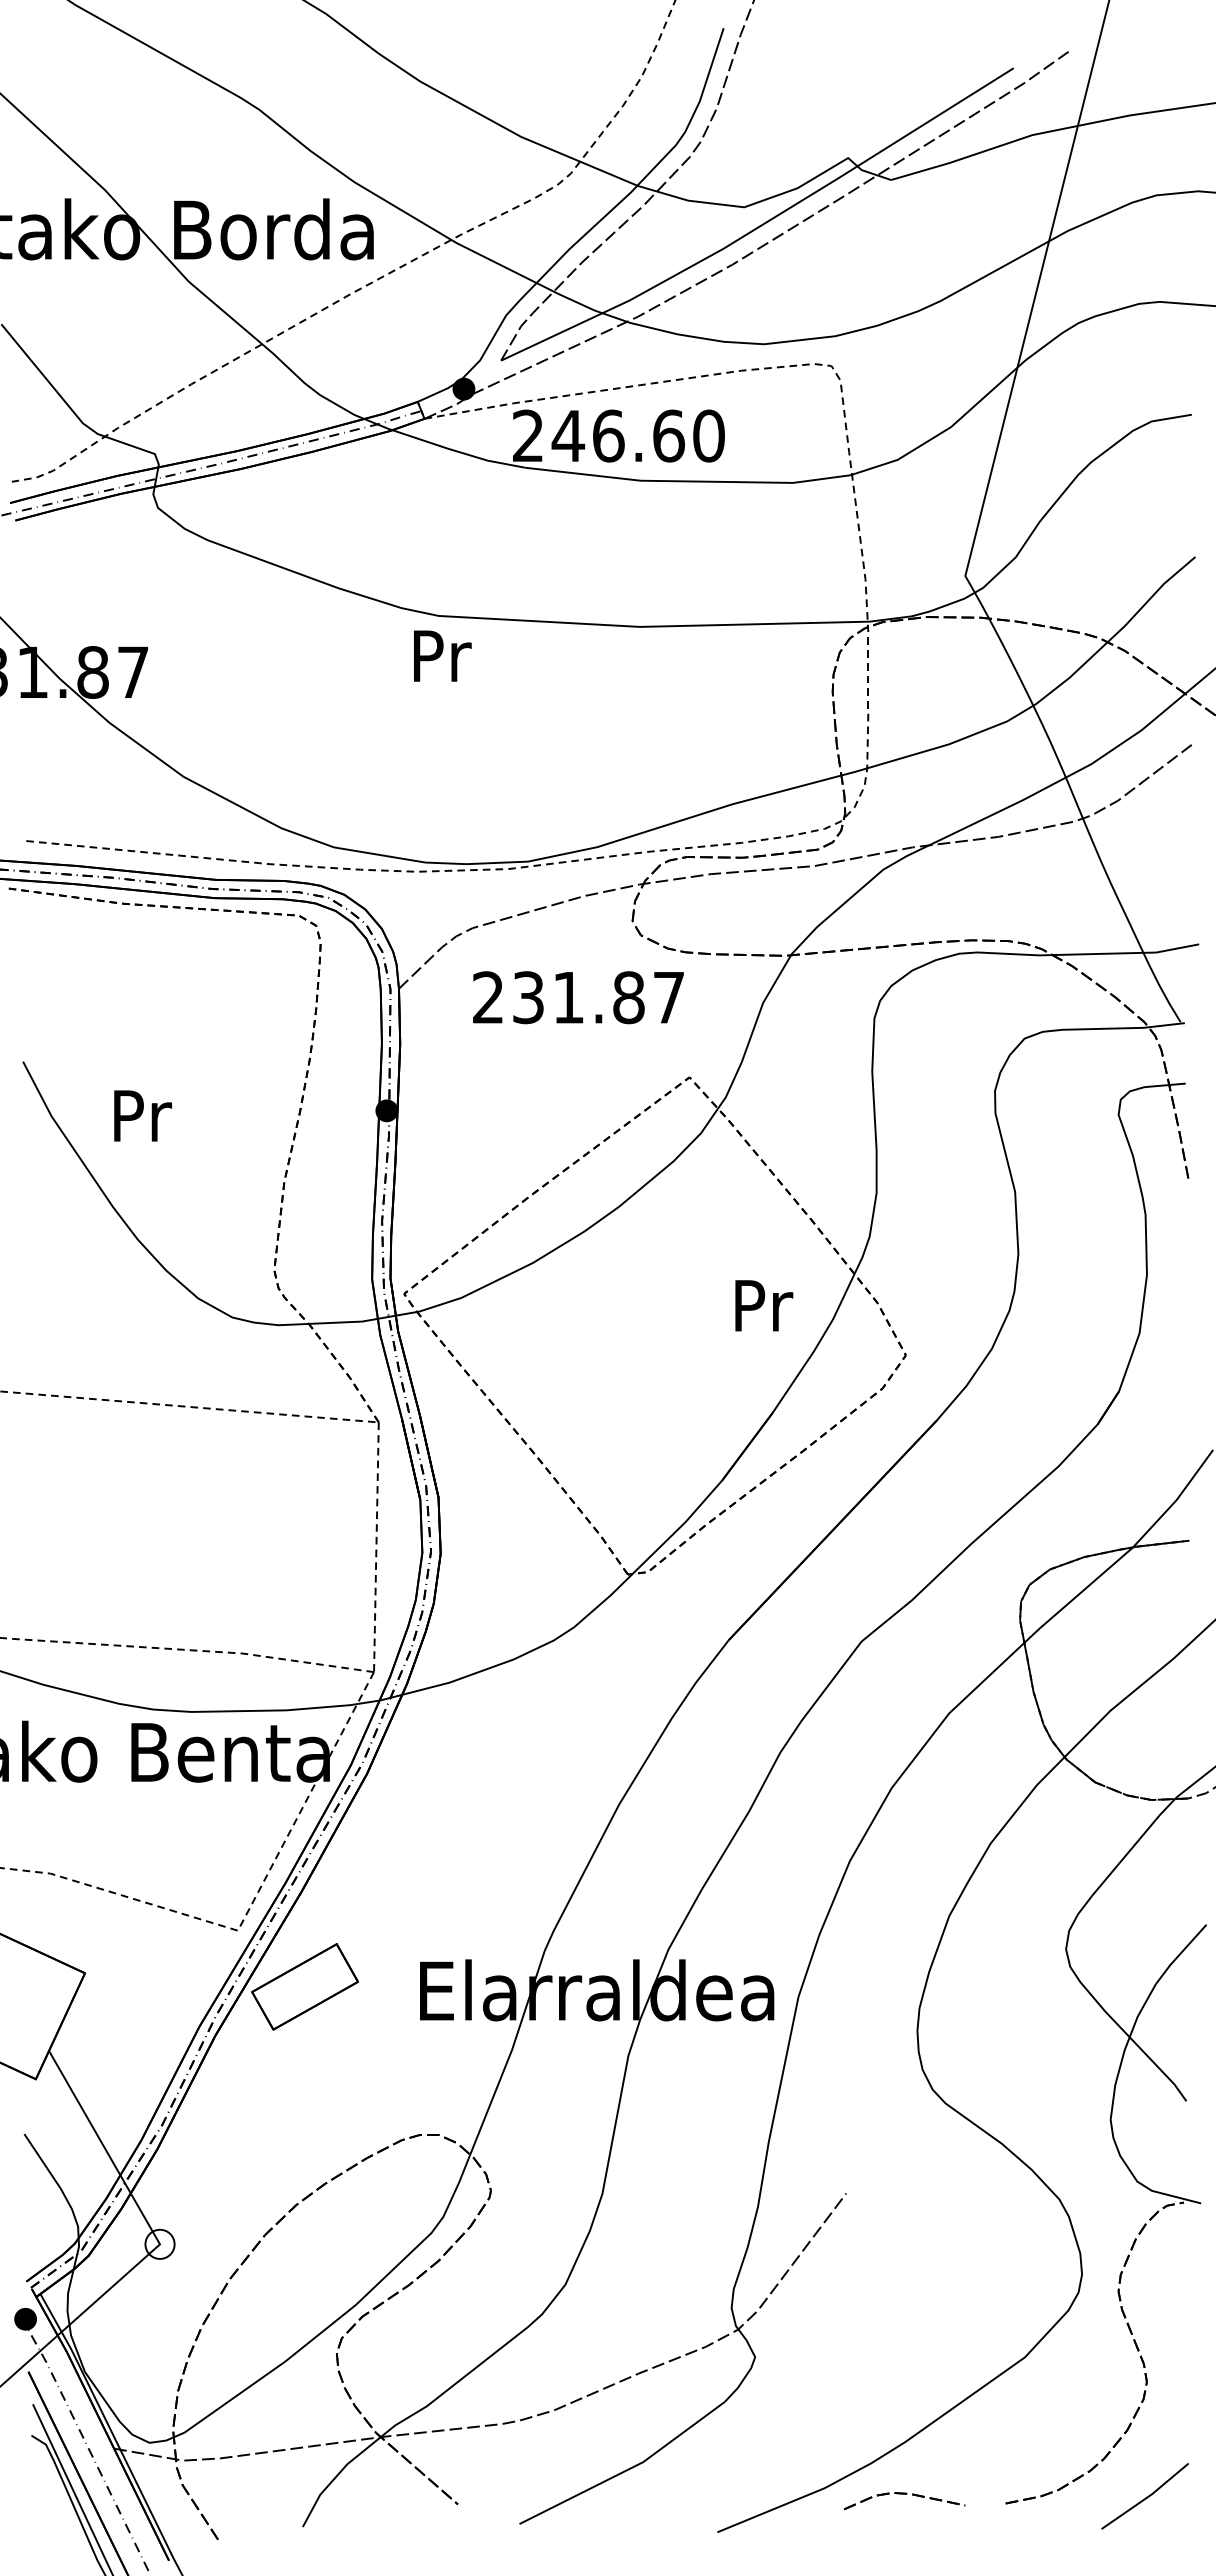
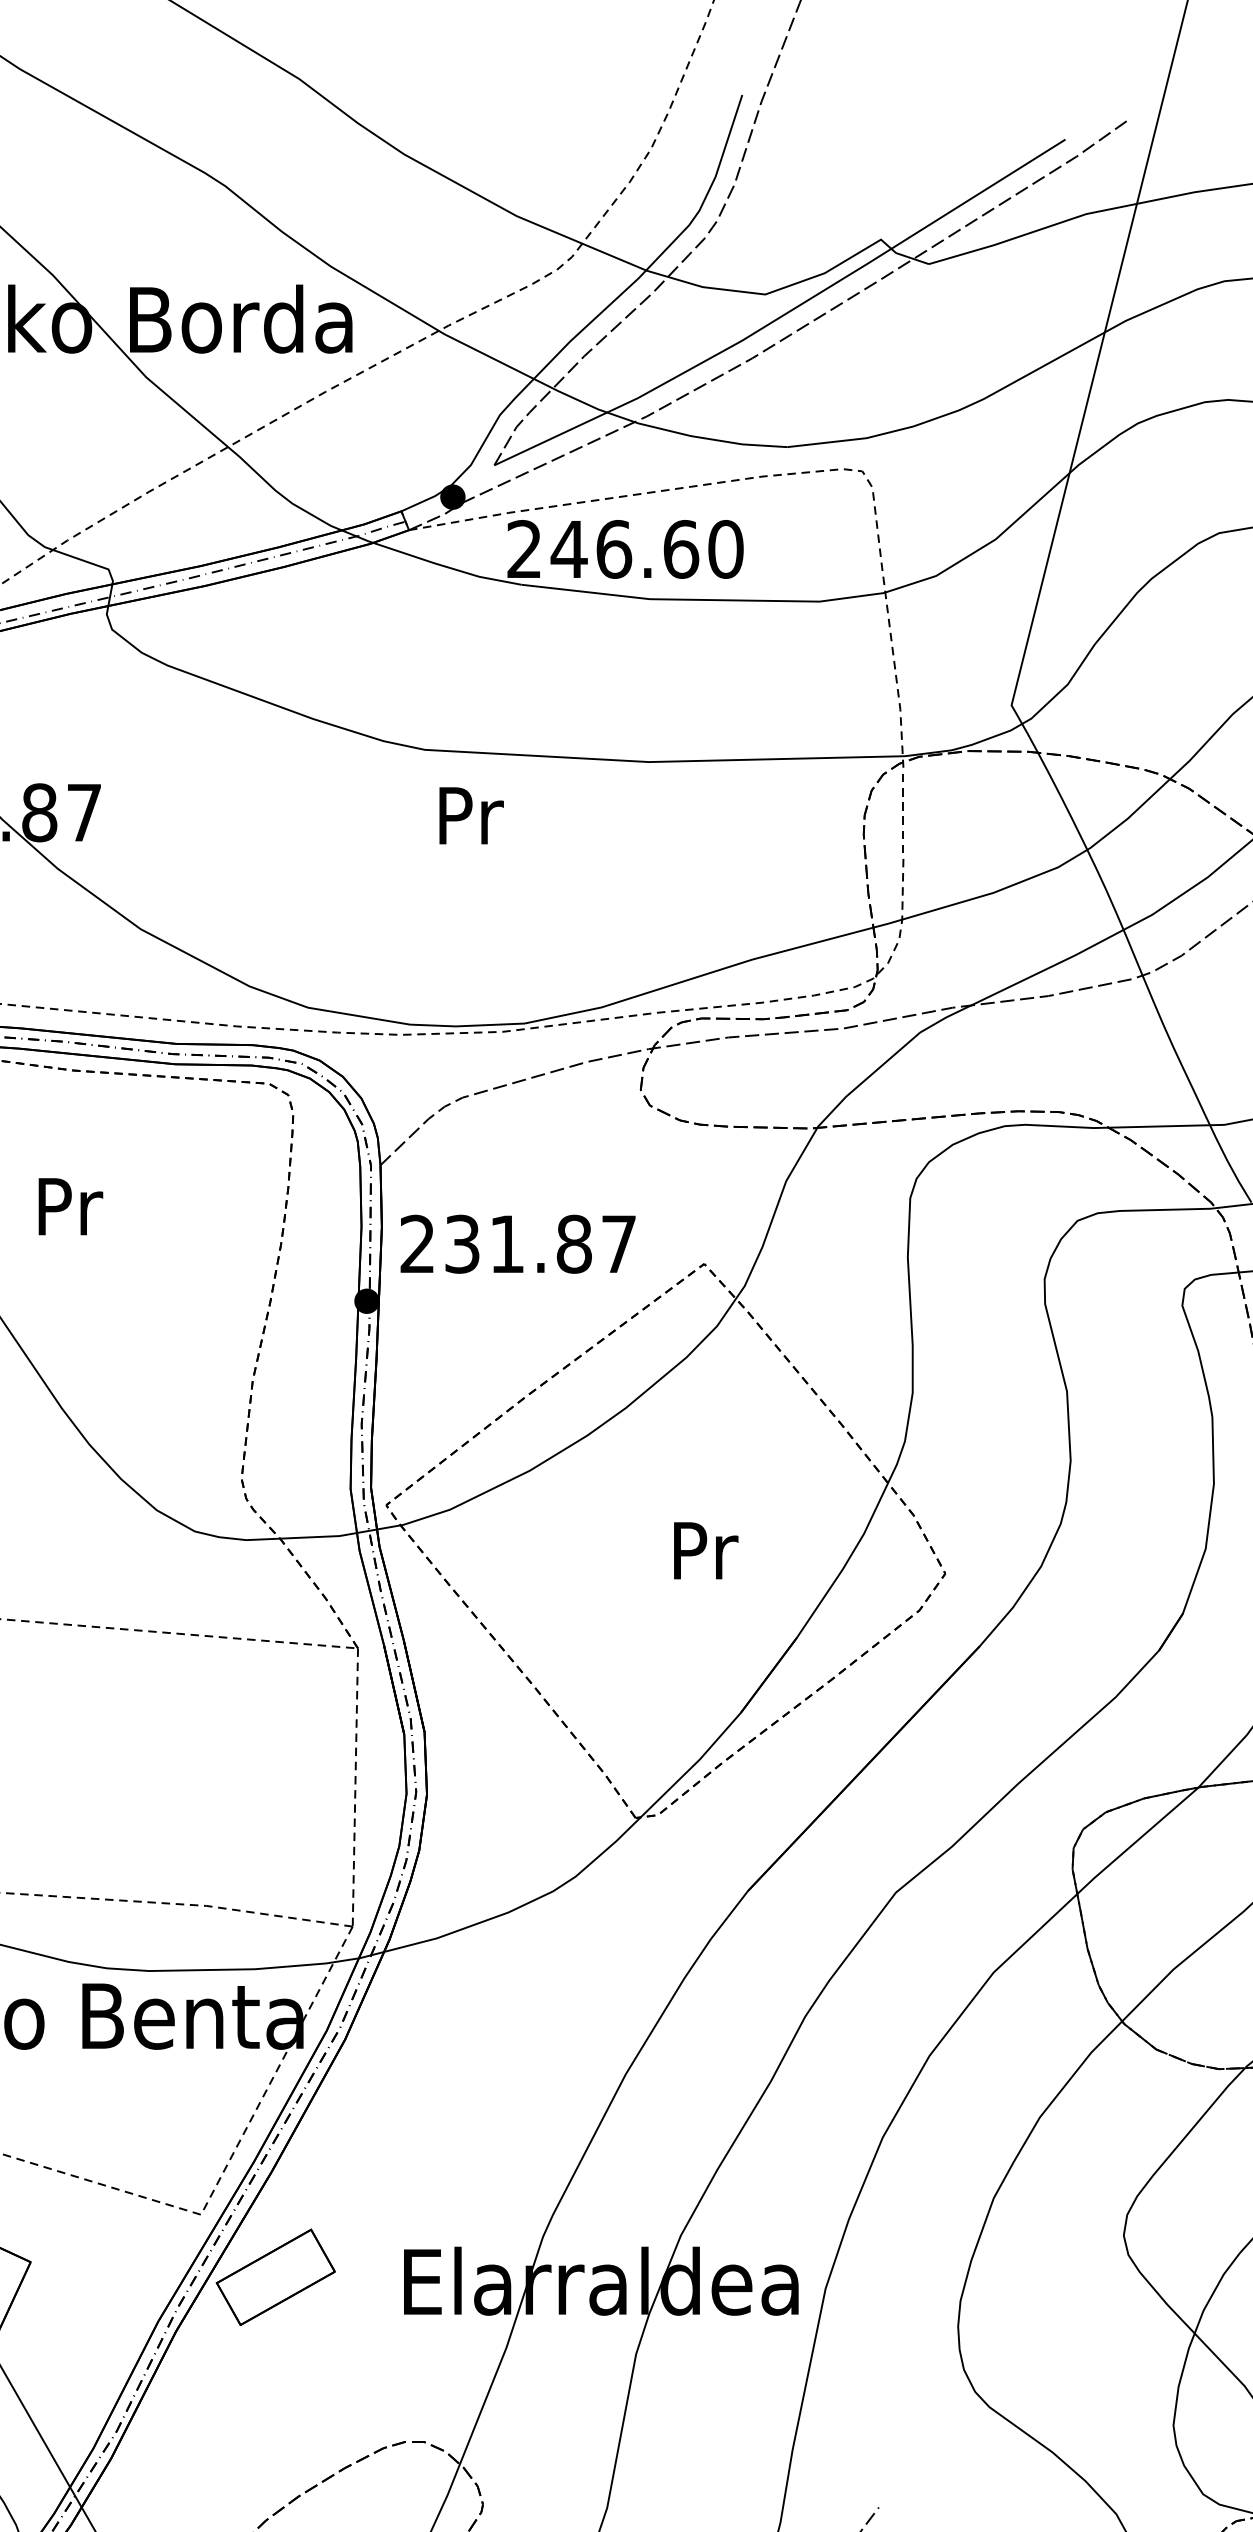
text: (442, 655) -> (471, 815), moved
text: (578, 997) -> (518, 1244), moved
text: (142, 1115) -> (70, 1206), moved
text: (764, 1305) -> (706, 1550), moved

